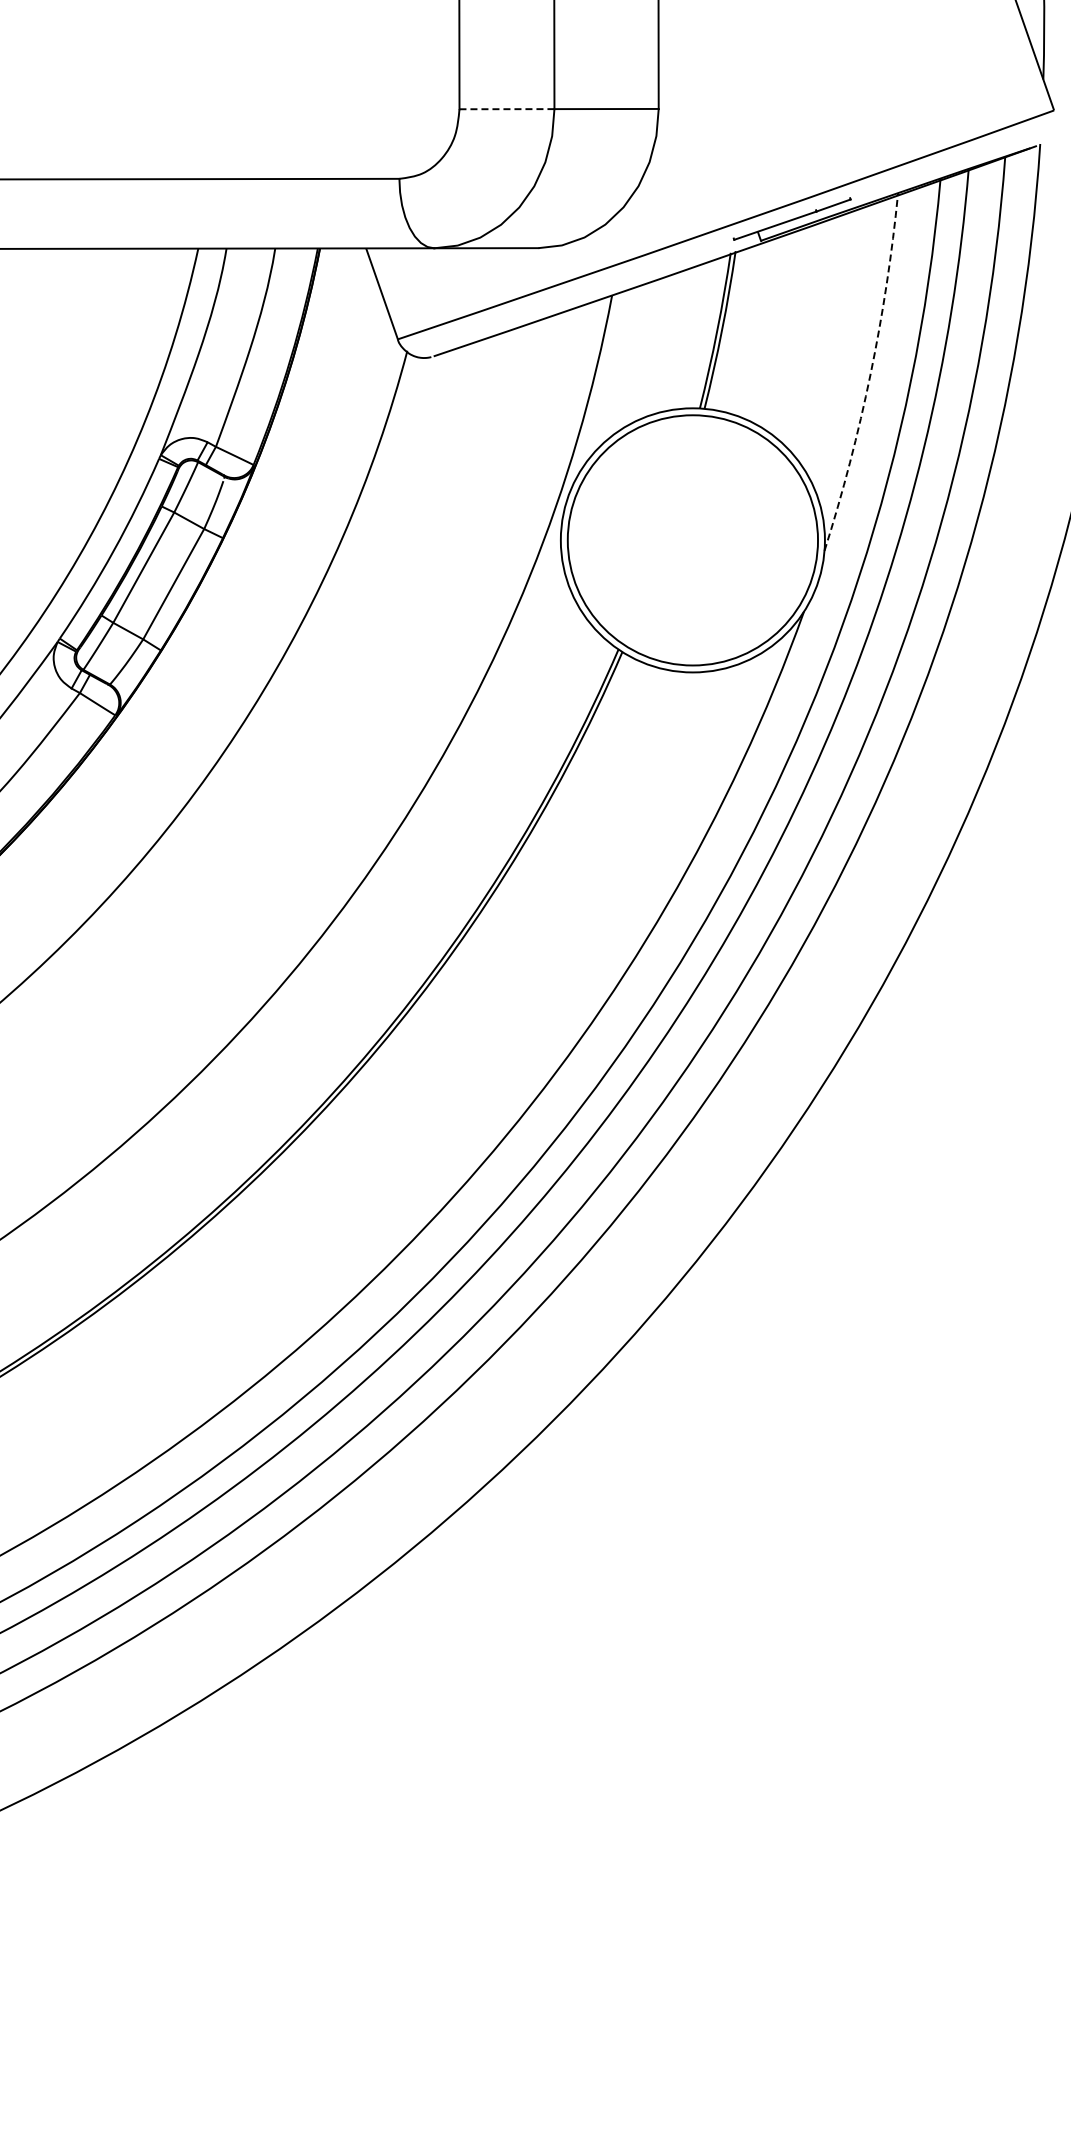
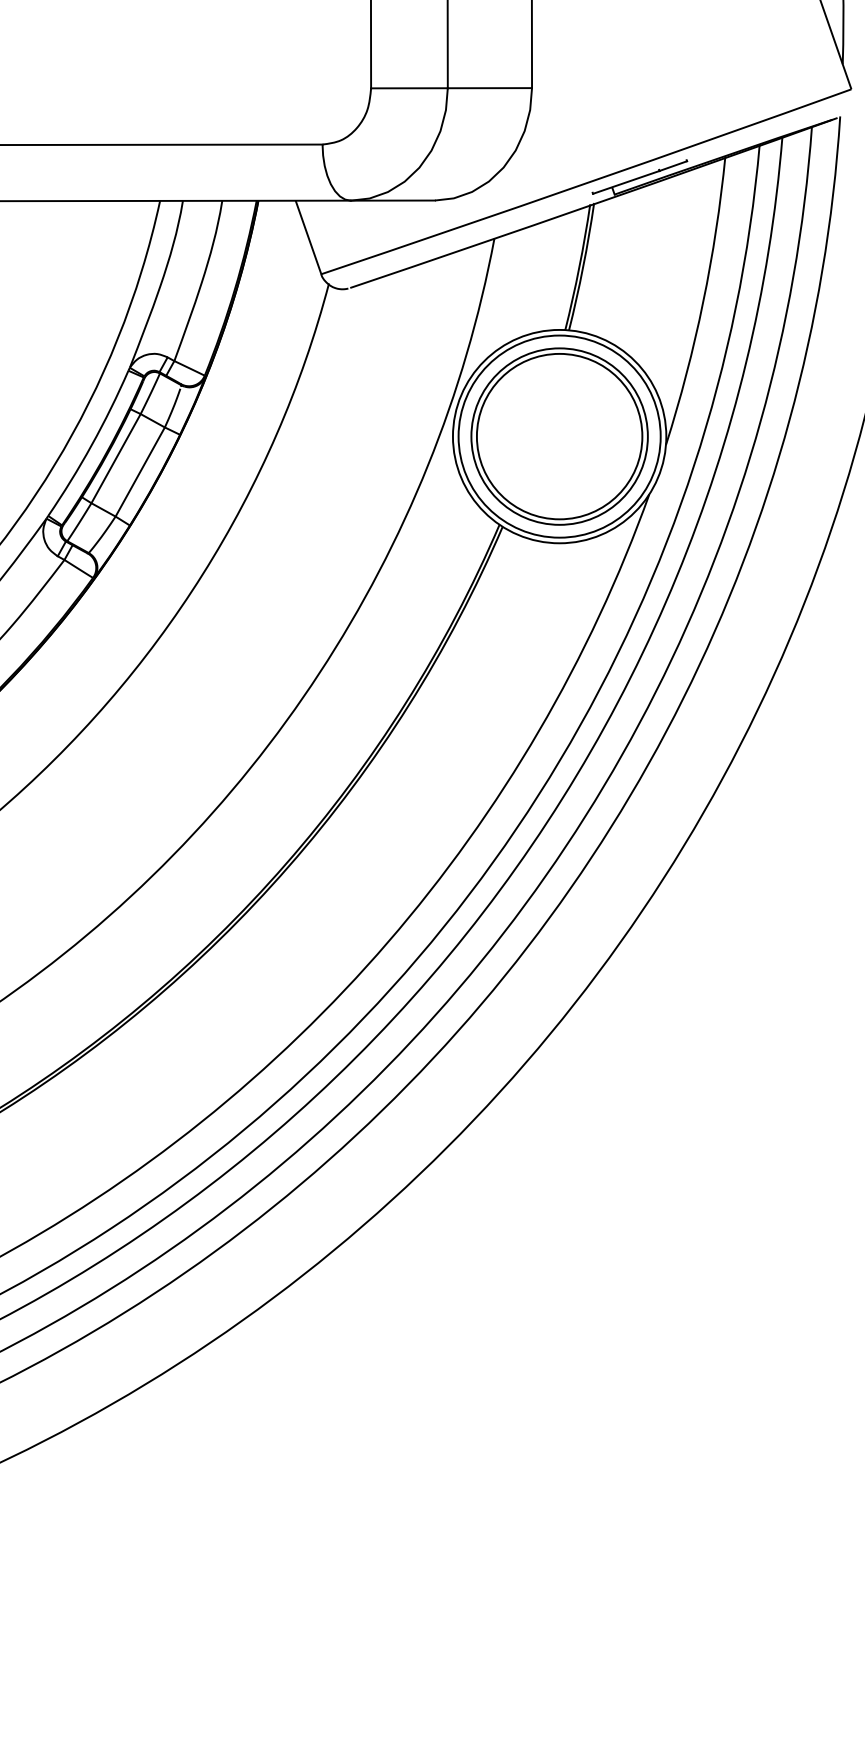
line: (506, 109) -> (409, 88), dashed -> solid
arc: (870, 373) -> (703, 301), dashed -> solid
part: (692, 540) -> (559, 436), added

